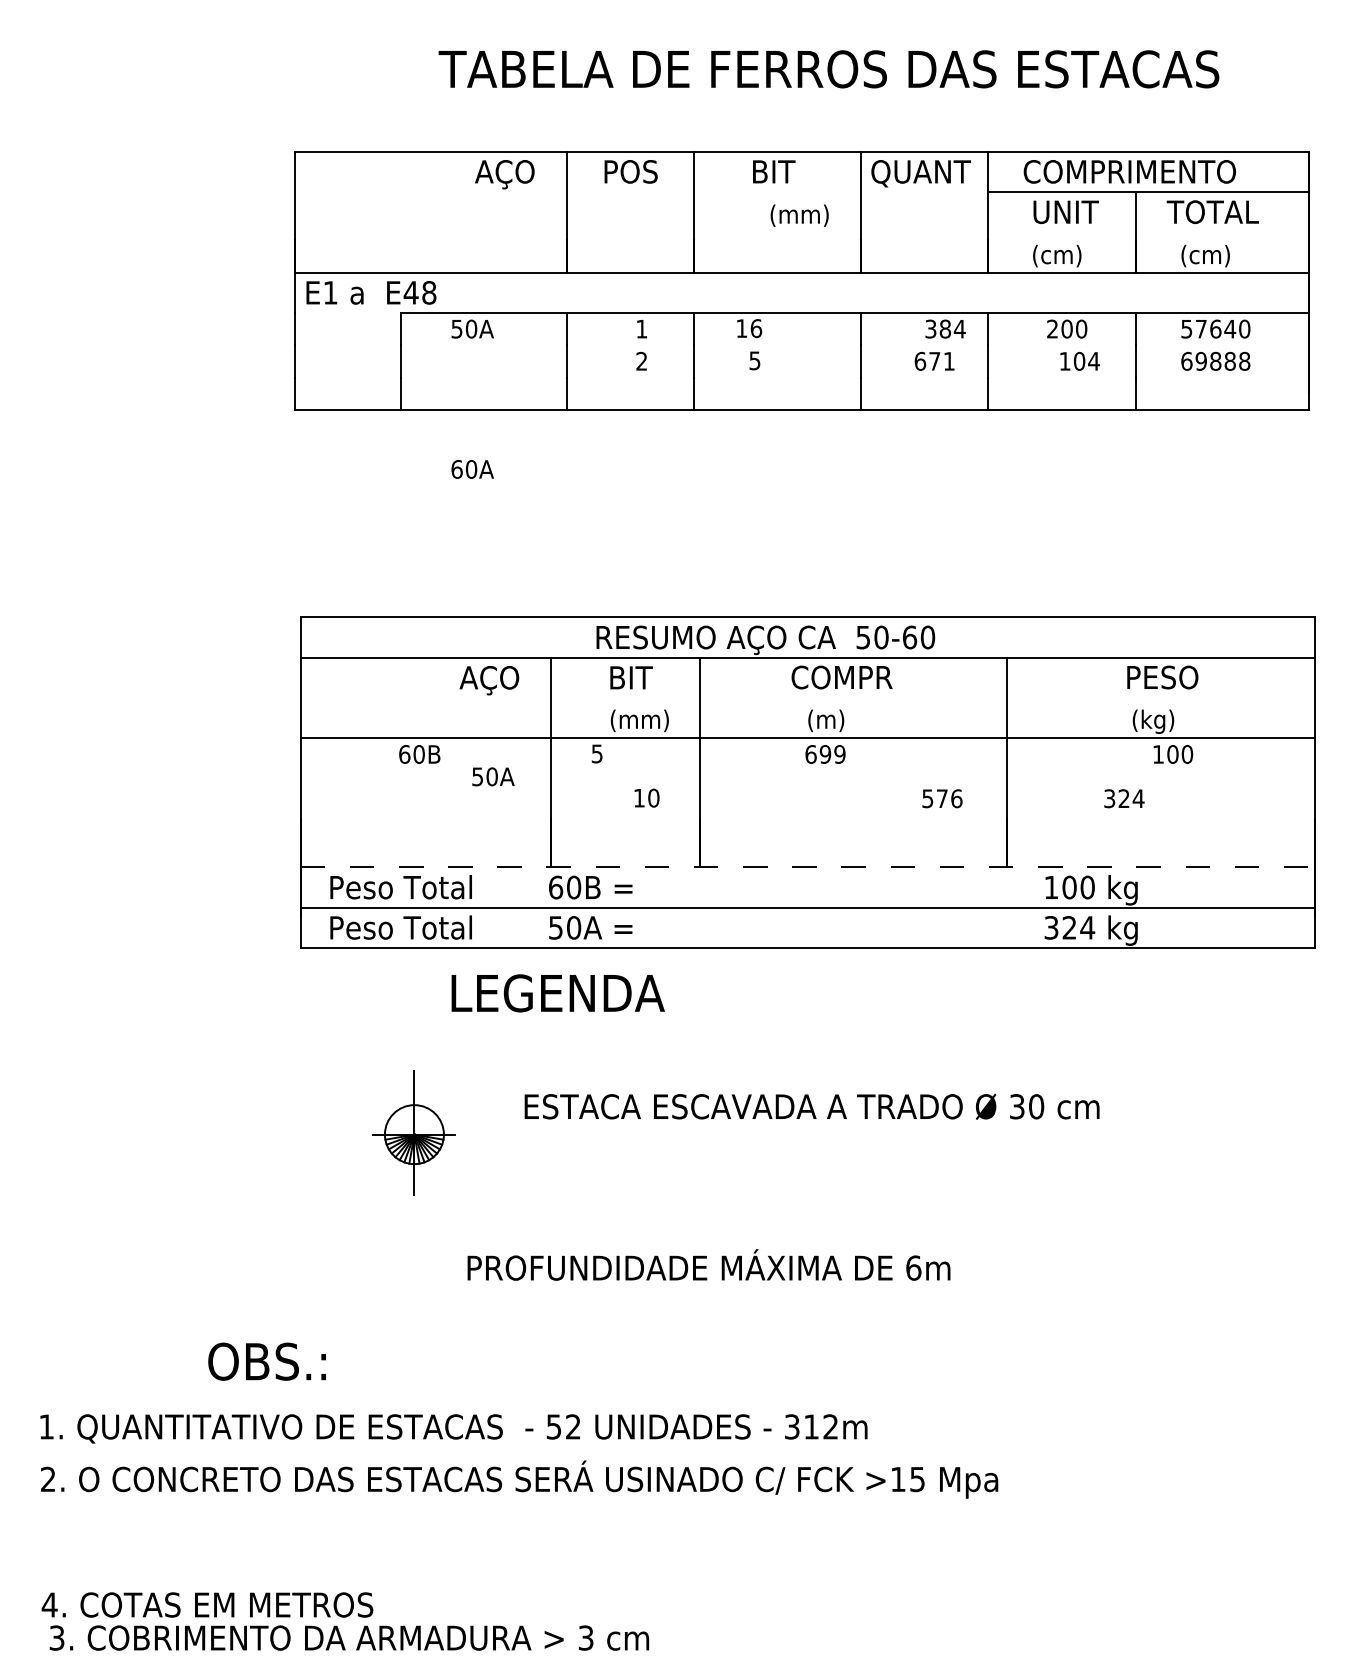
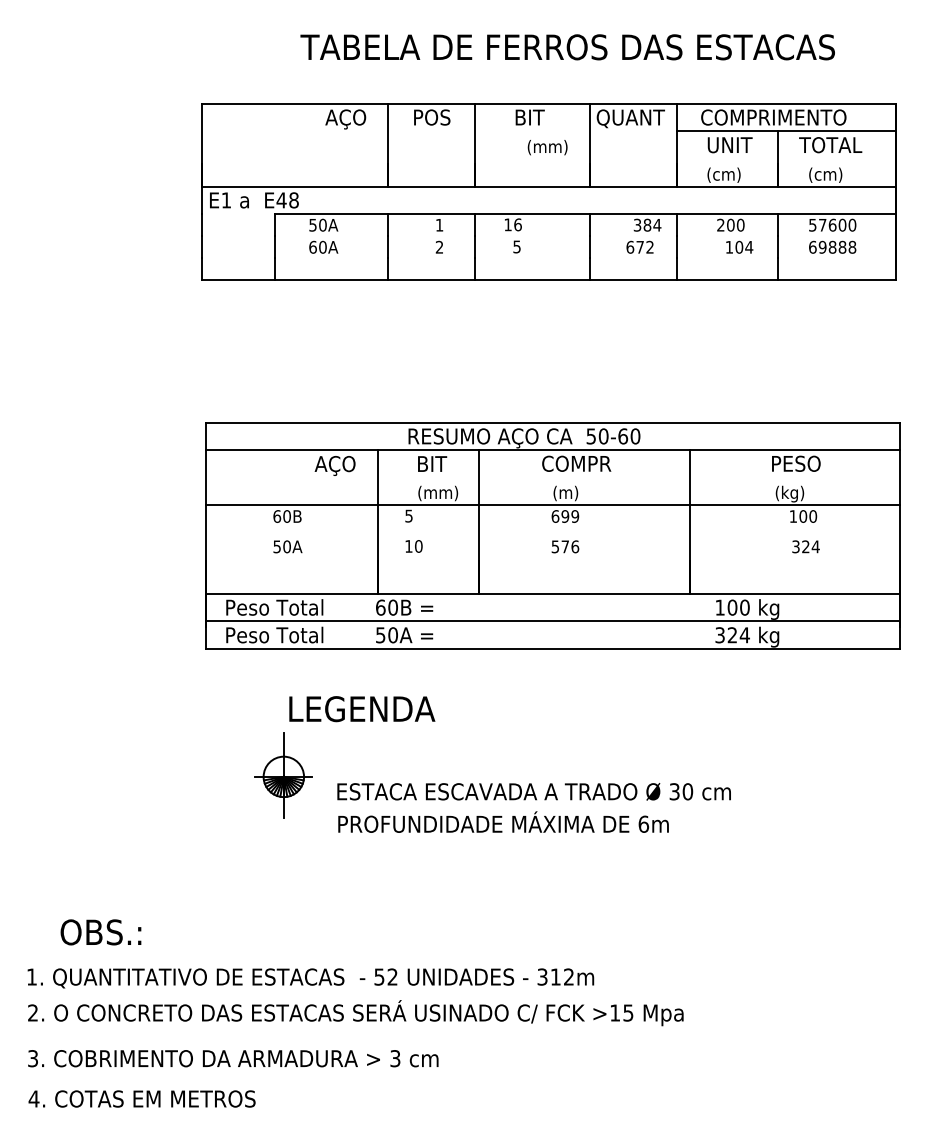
text: (1230, 328) -> (842, 224), 57640 -> 57600
text: (948, 360) -> (649, 246), 671 -> 672
text: (472, 468) -> (323, 246), moved
text: (492, 776) -> (287, 546), moved
text: (646, 798) -> (413, 546), moved
text: (942, 798) -> (565, 546), moved
text: (1123, 798) -> (805, 546), moved
line: (808, 866) -> (553, 593), dashed -> solid
text: (558, 993) -> (362, 709), moved
text: (811, 1106) -> (533, 791), moved
text: (708, 1264) -> (503, 821), moved
text: (266, 1361) -> (100, 932), moved
text: (349, 1637) -> (233, 1058), moved

